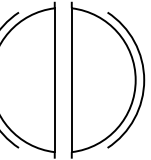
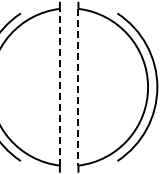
line: (54, 79) -> (59, 86), solid -> dashed
line: (71, 80) -> (78, 87), solid -> dashed

